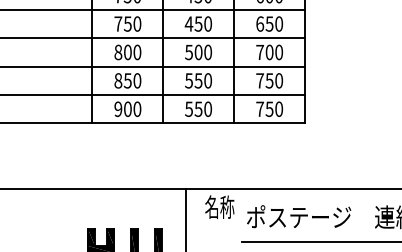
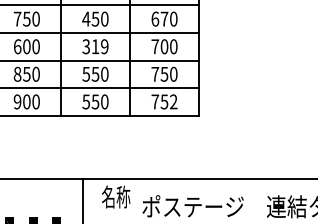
text: (269, 23) -> (164, 18), 650 -> 670
text: (118, 52) -> (17, 46), 800 -> 600
text: (198, 52) -> (95, 46), 500 -> 319
text: (279, 109) -> (174, 102), 750 -> 752

